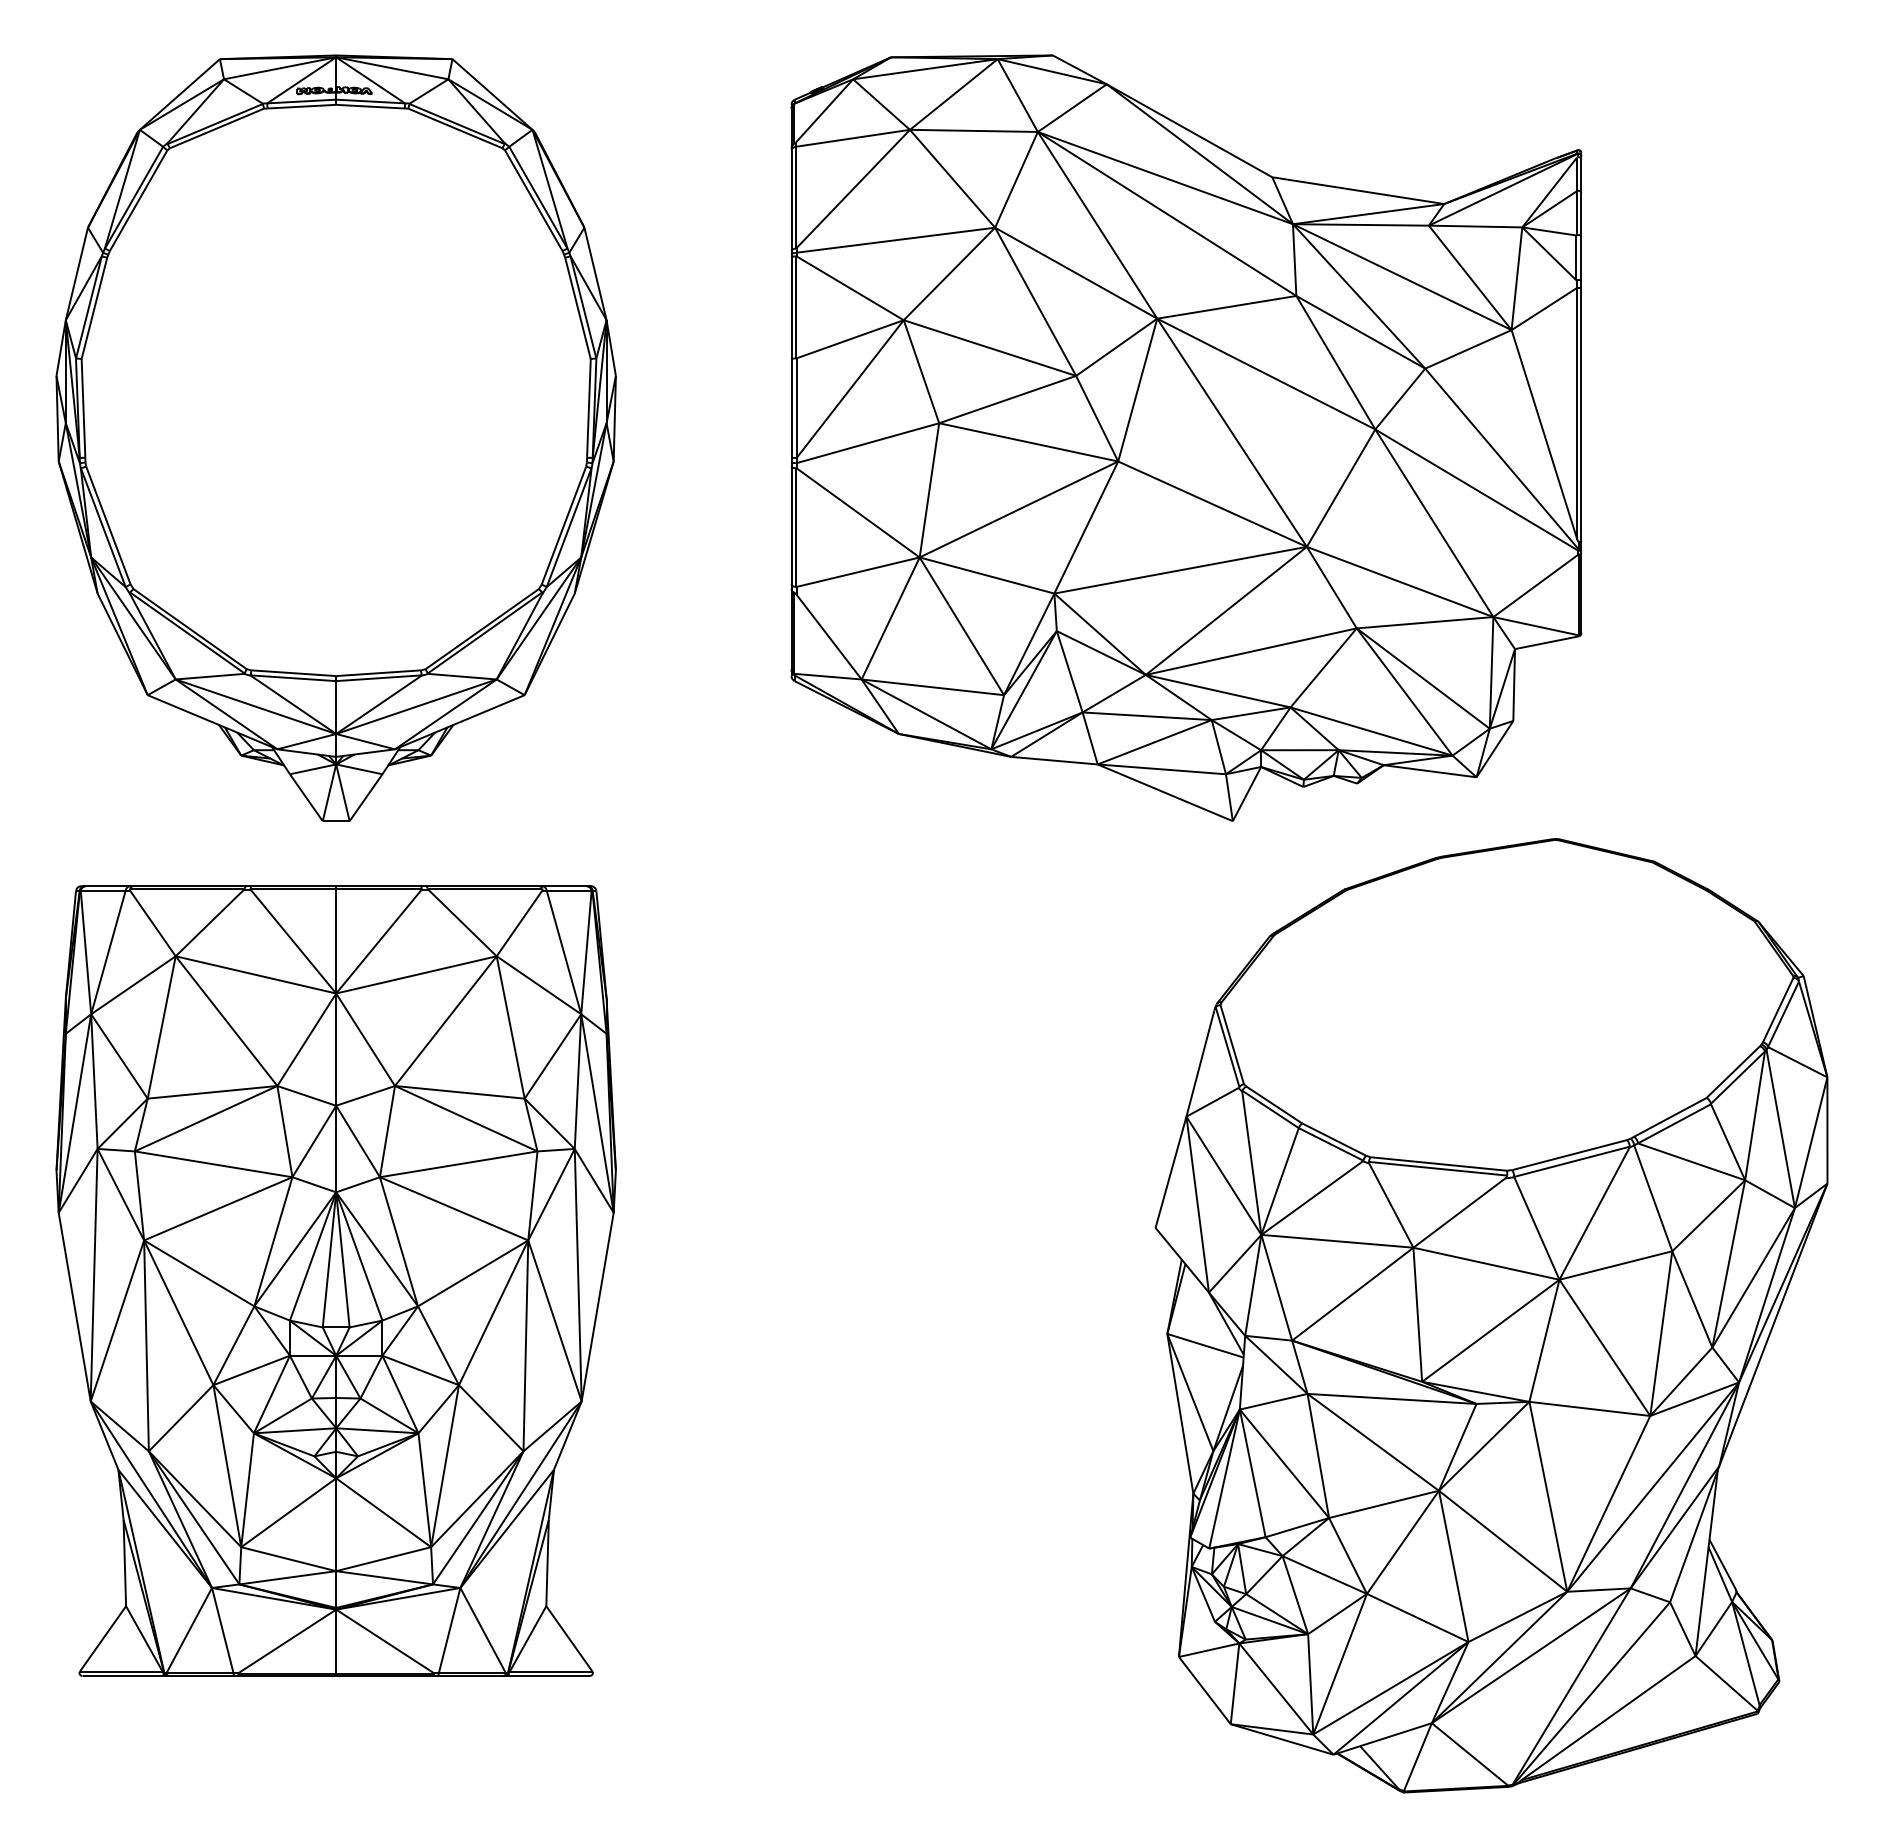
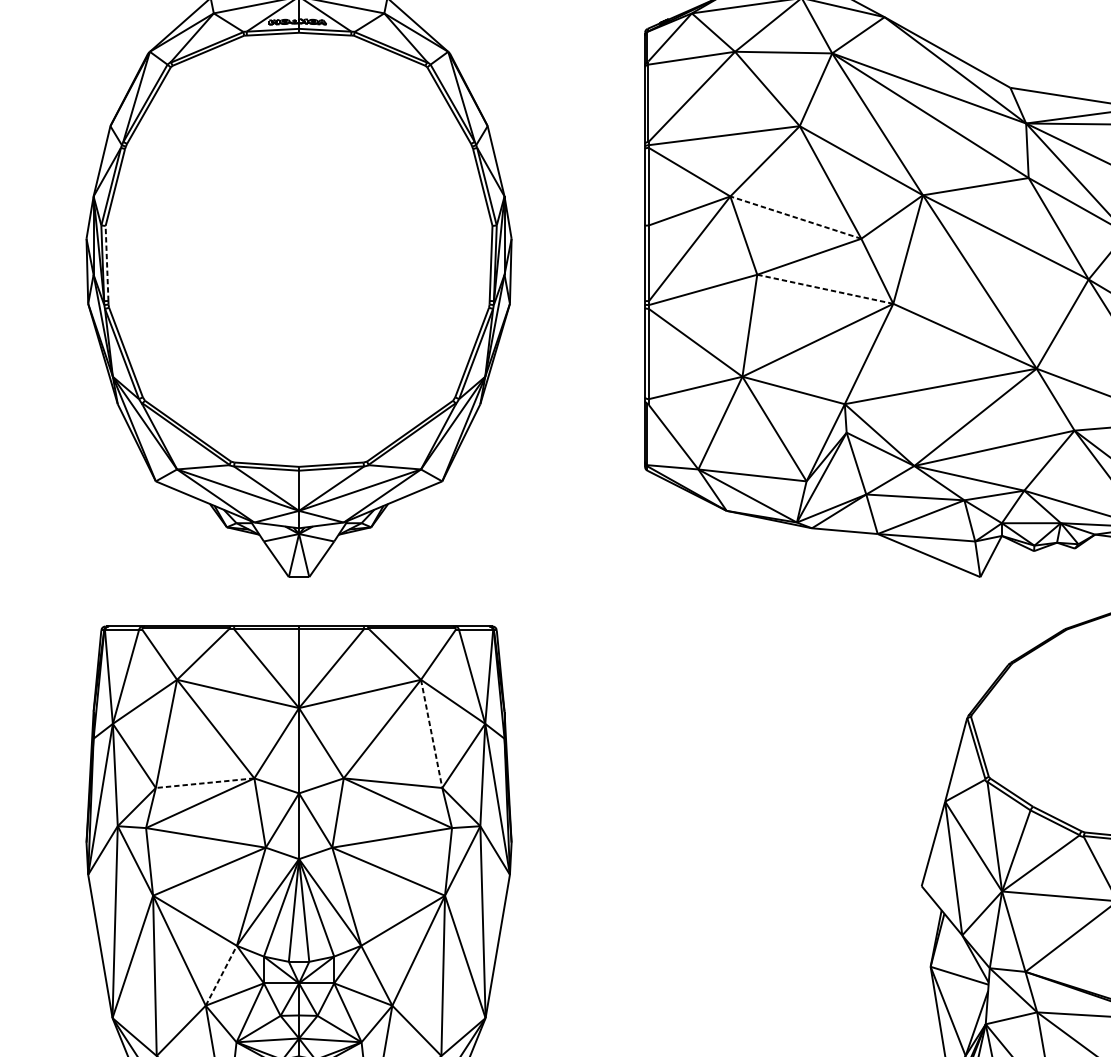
line: (989, 348) -> (795, 217), solid -> dashed
line: (83, 407) -> (107, 262), solid -> dashed
line: (1028, 442) -> (825, 289), solid -> dashed
line: (510, 1027) -> (431, 733), solid -> dashed
line: (212, 1092) -> (205, 783), solid -> dashed
line: (234, 1345) -> (221, 975), solid -> dashed

